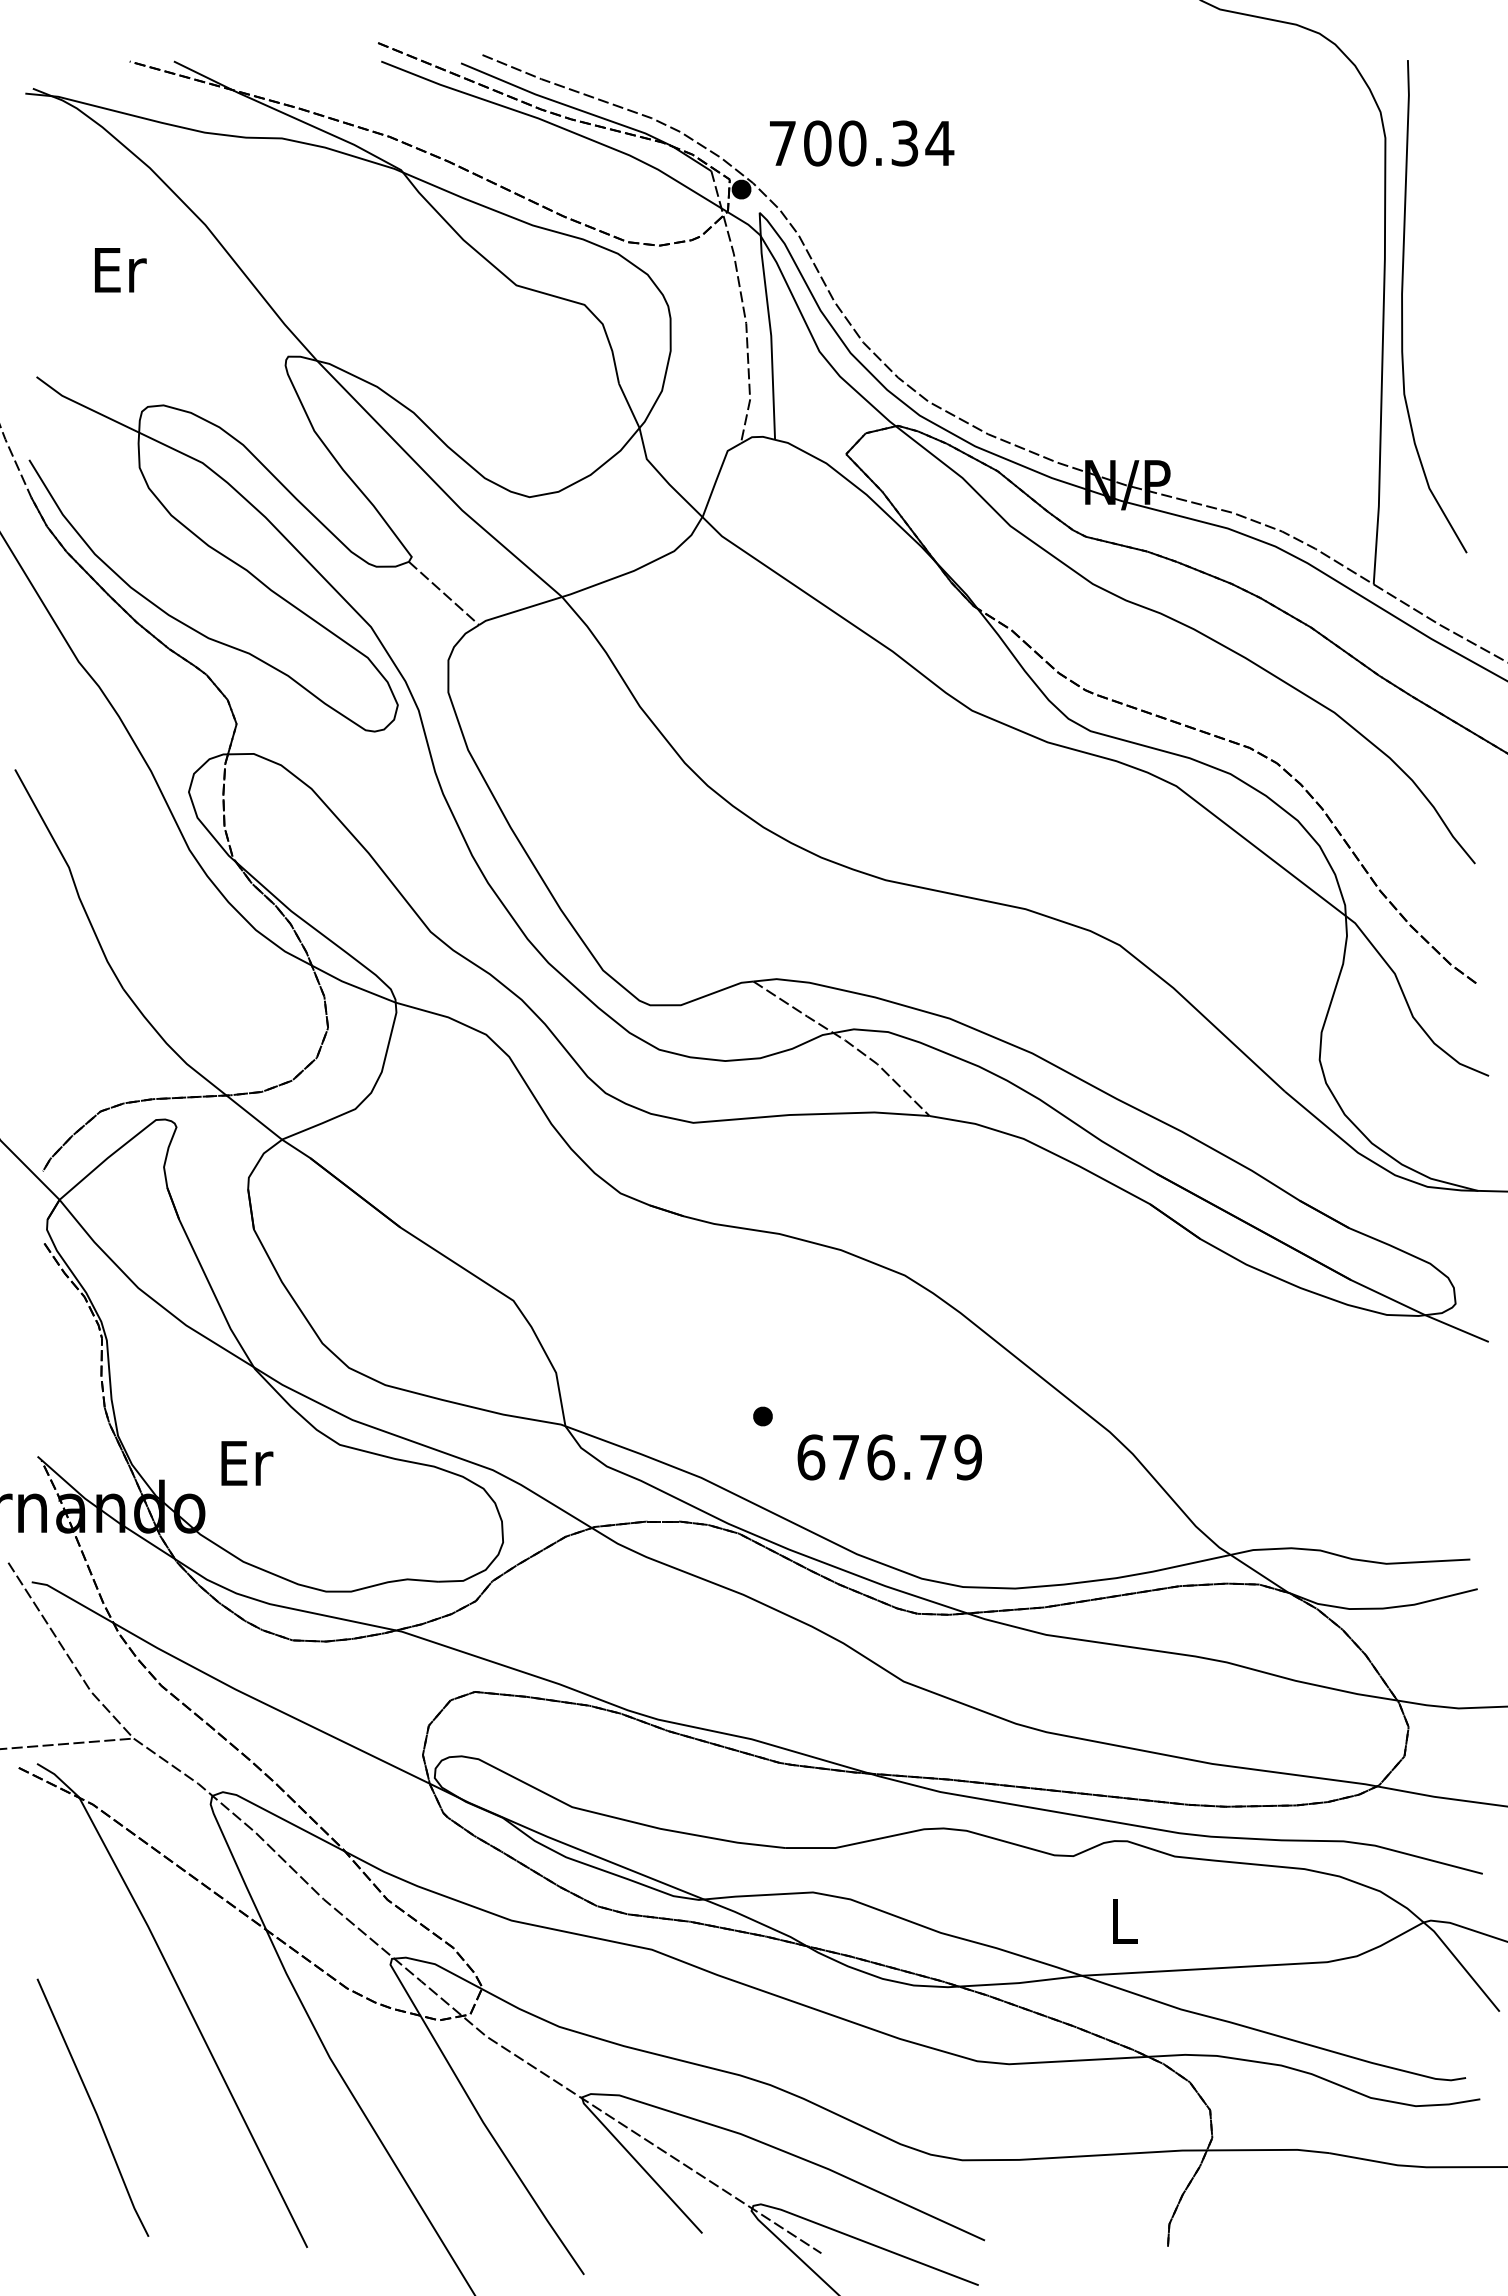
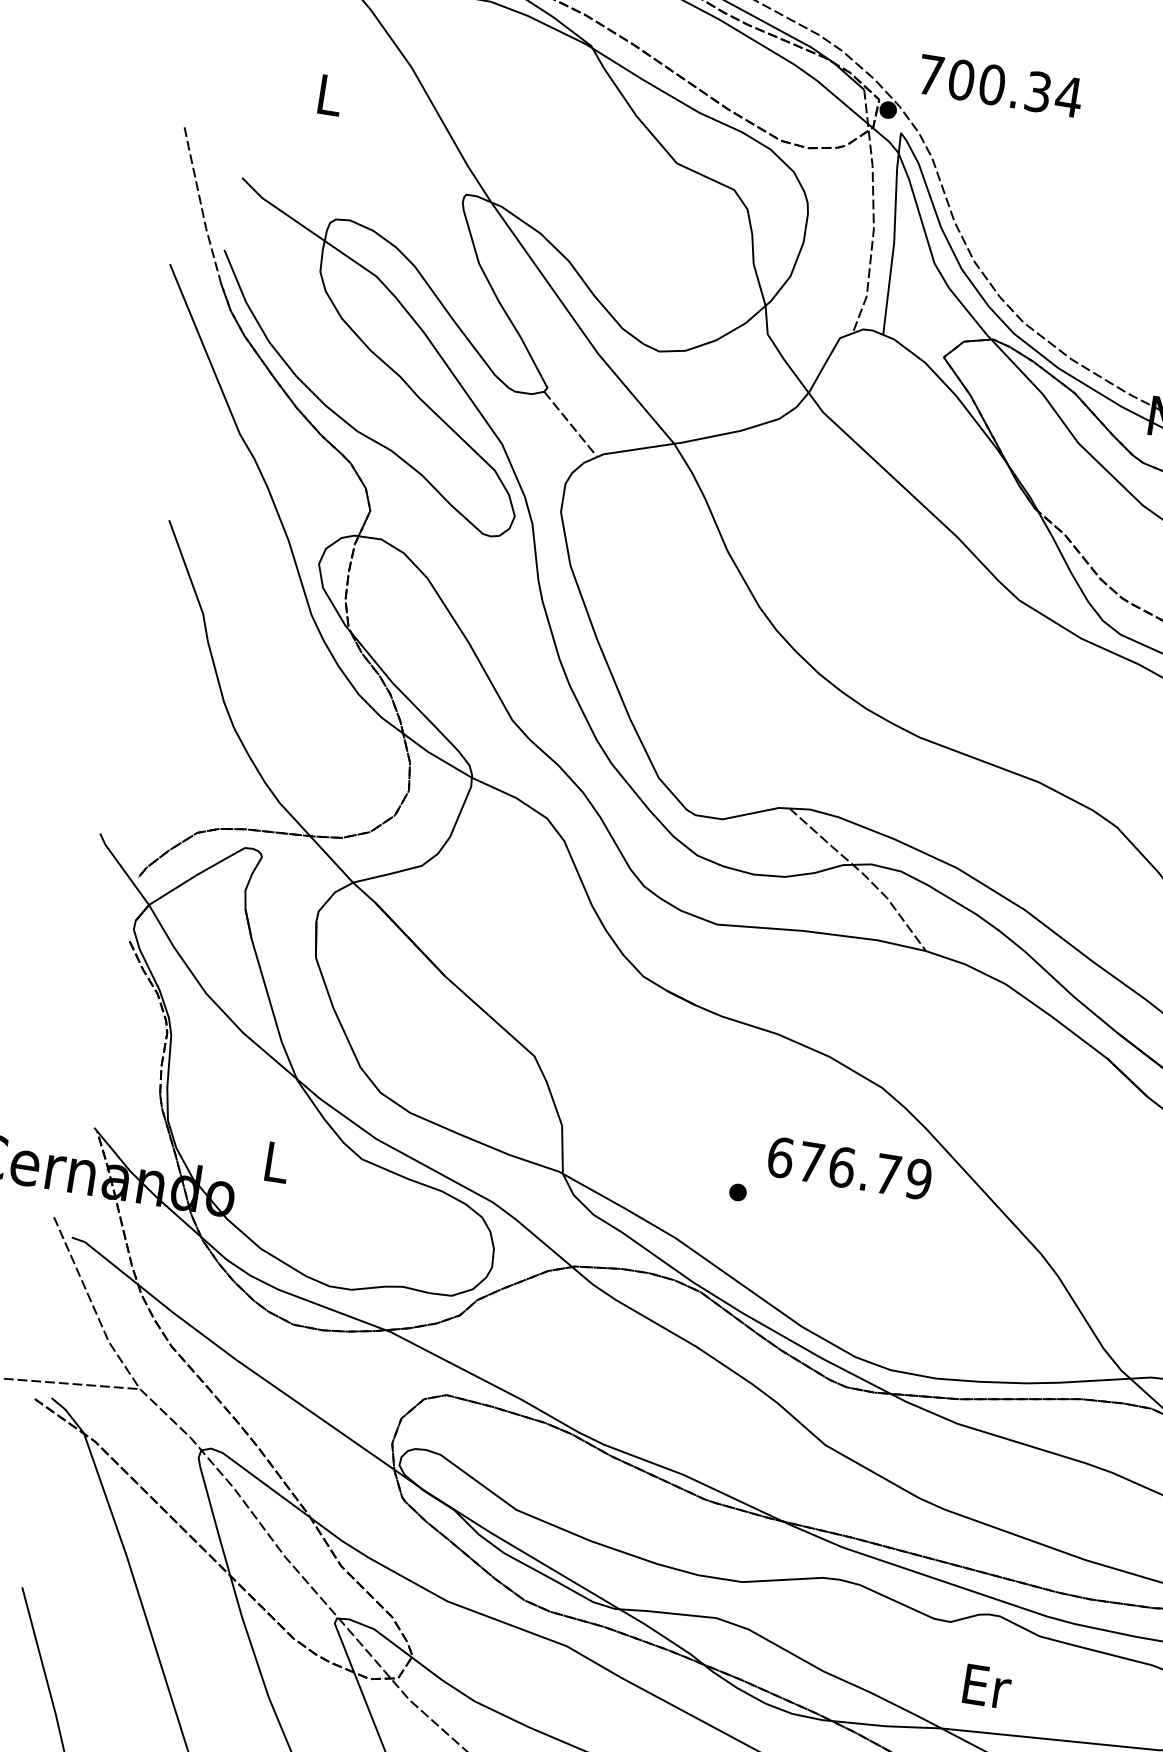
text: (120, 270) -> (330, 95), Er -> L
text: (889, 1457) -> (849, 1168), moved
text: (247, 1463) -> (278, 1162), Er -> L
text: (1125, 1921) -> (987, 1686), L -> Er

